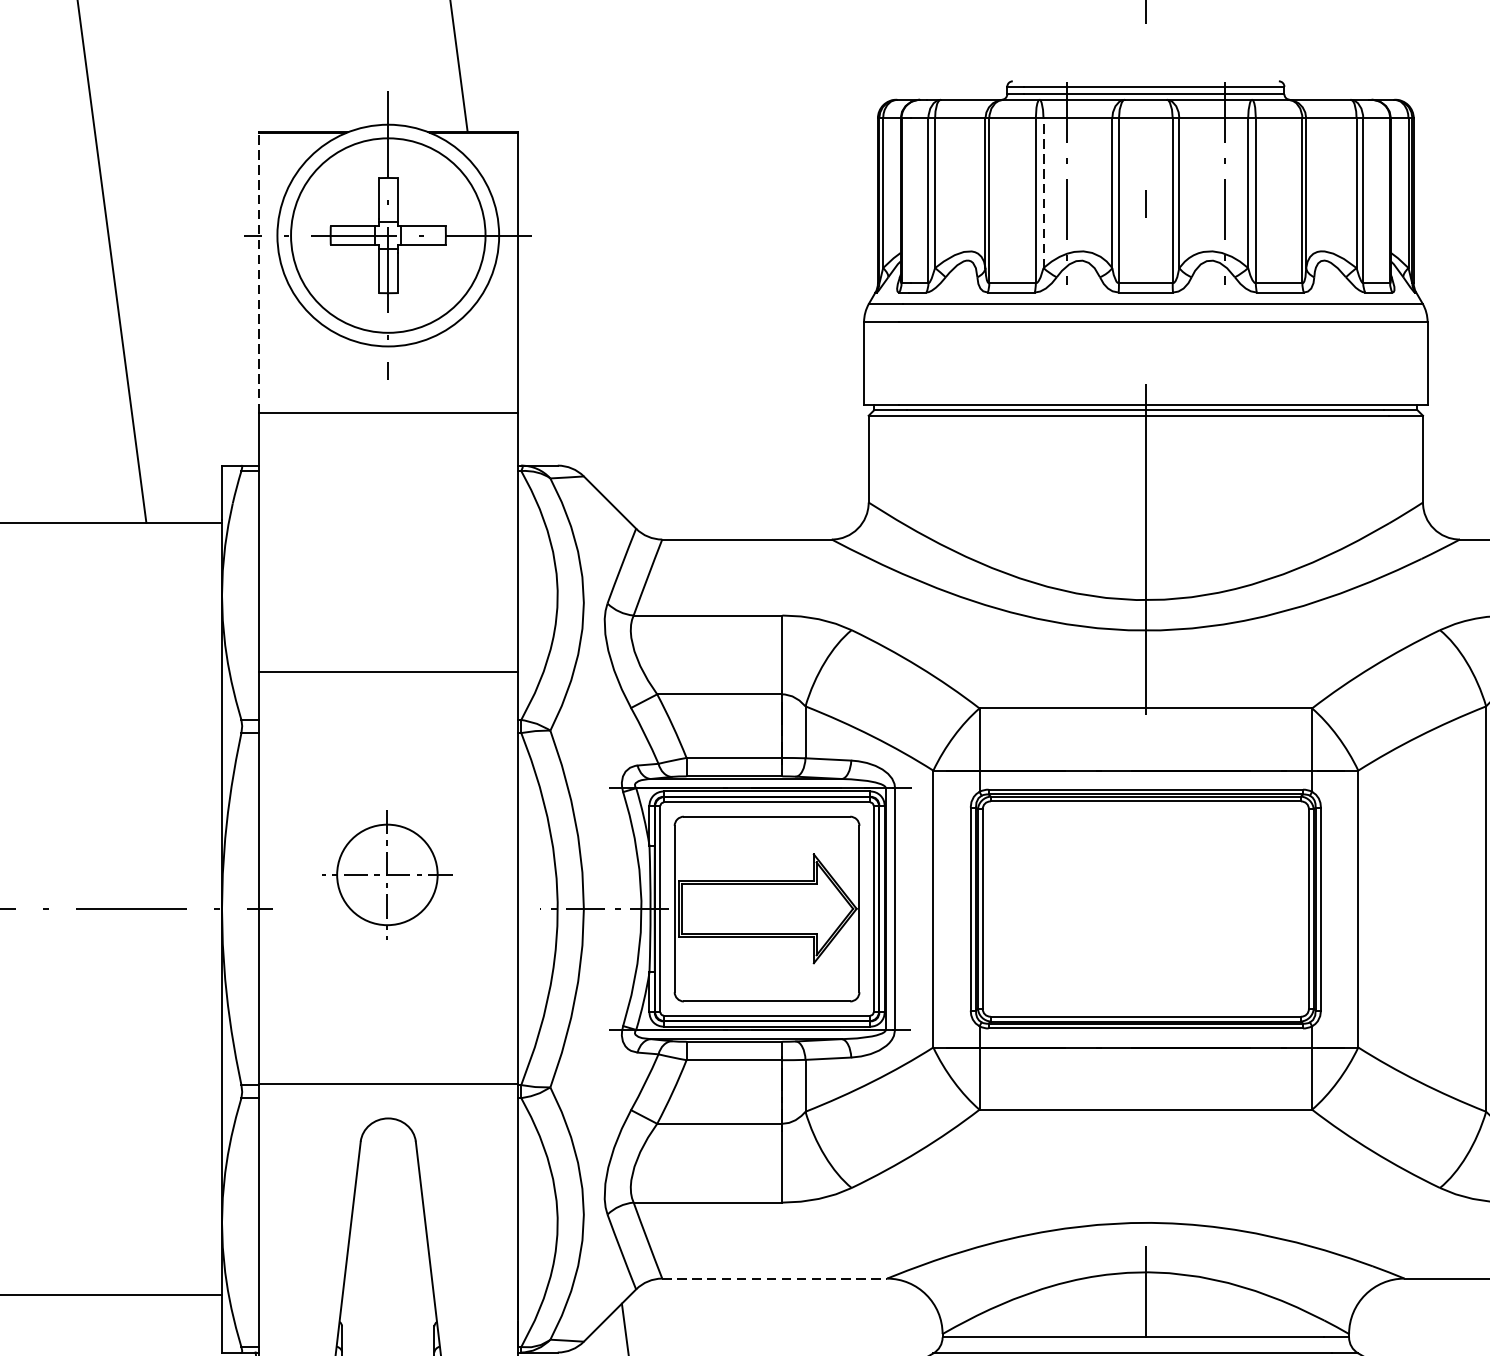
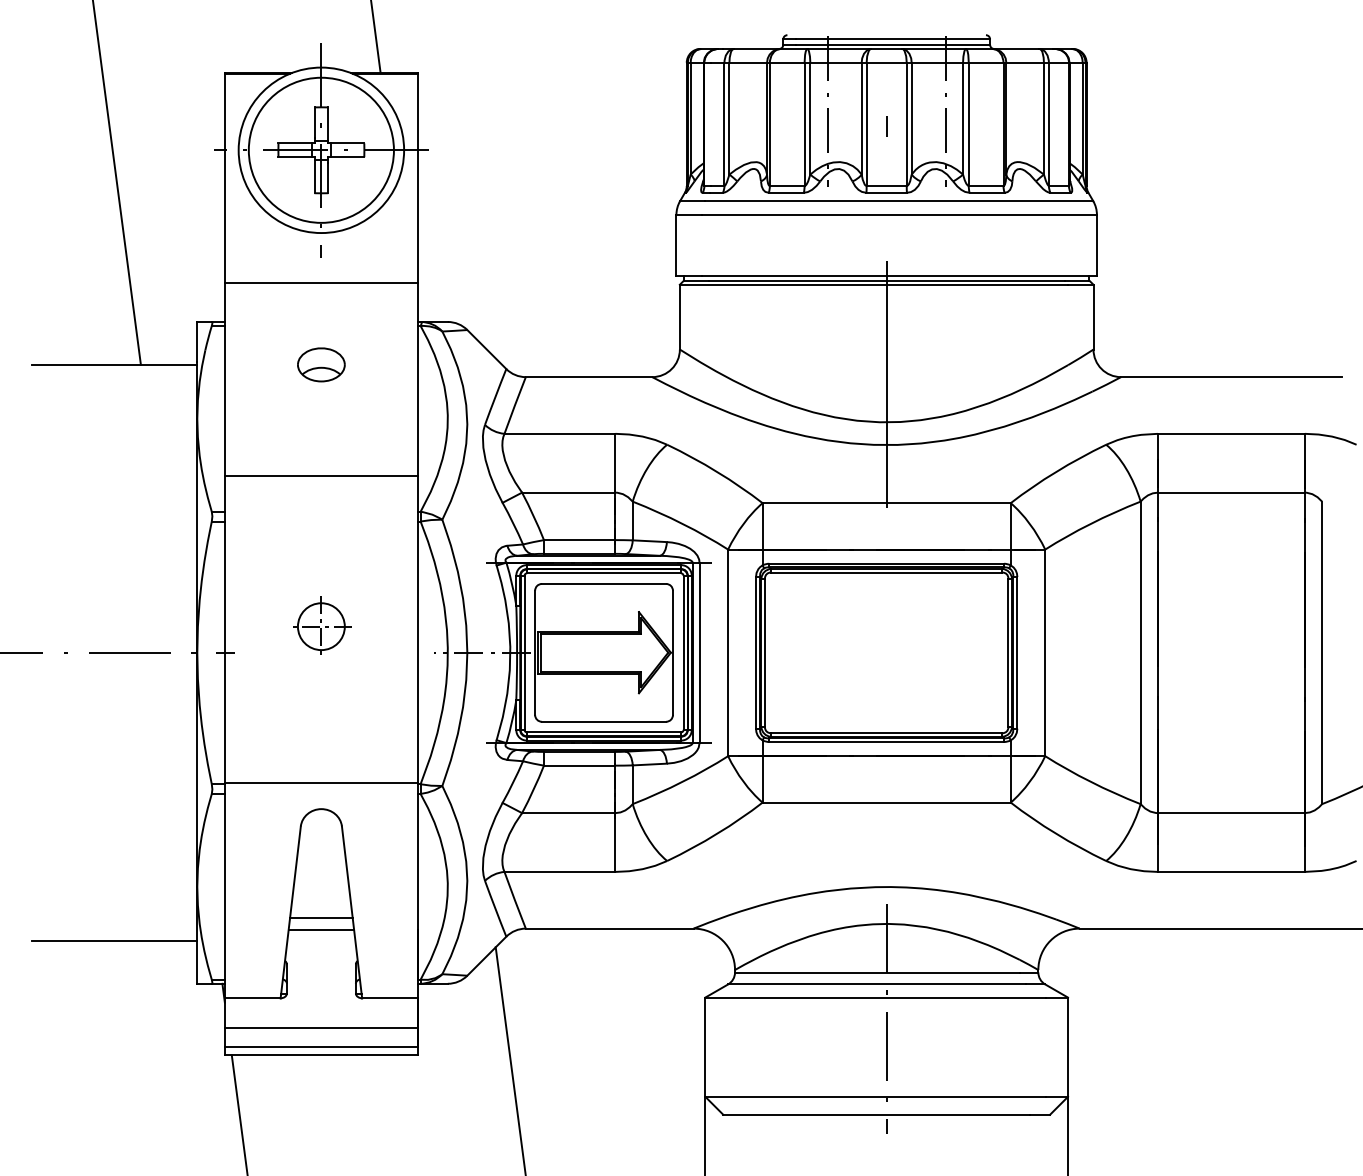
line: (1043, 192) -> (810, 118), dashed -> solid
line: (258, 273) -> (224, 178), dashed -> solid
part: (388, 522) -> (321, 364), added
part: (389, 872) -> (322, 625), size x0.62
line: (388, 1265) -> (321, 918), added
line: (774, 1278) -> (609, 928), dashed -> solid
line: (388, 1281) -> (321, 930), added

